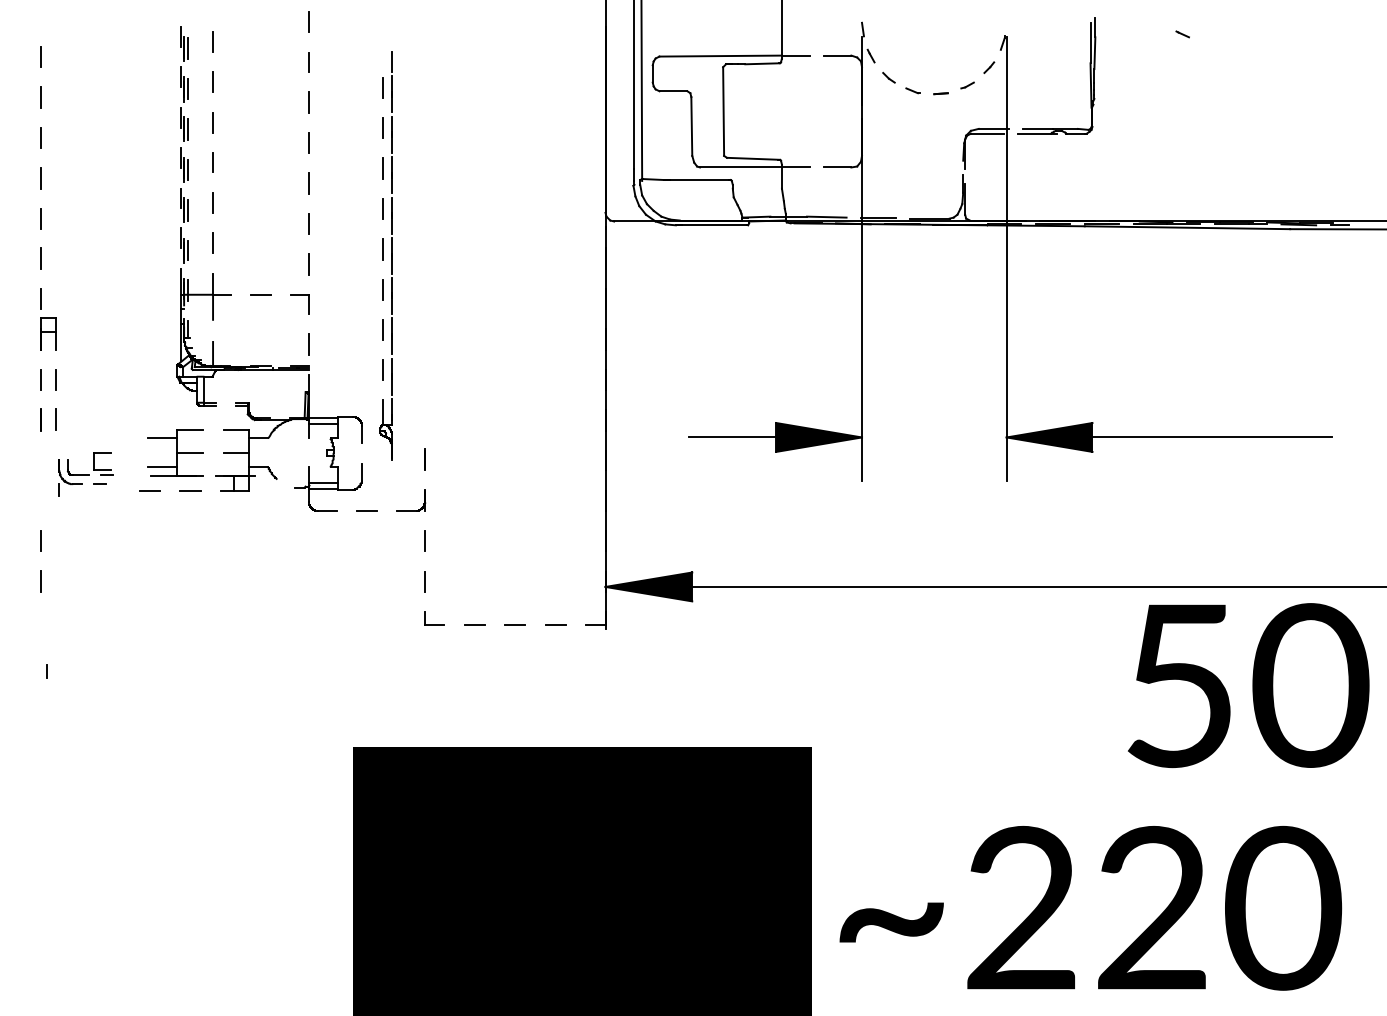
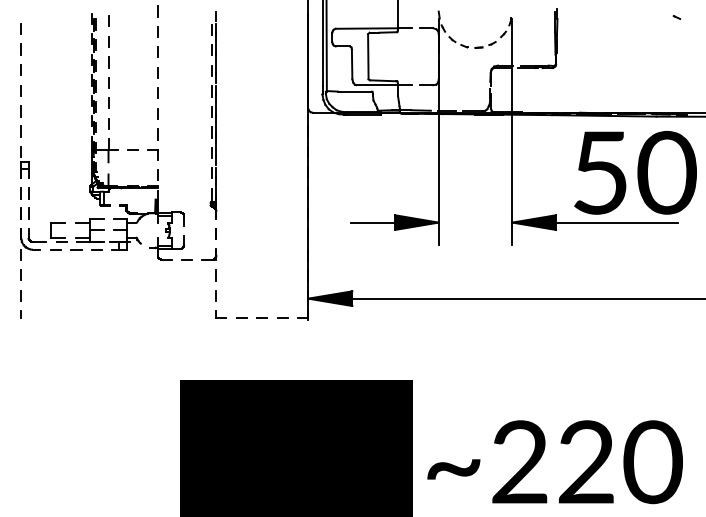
part: (1181, 34) -> (676, 17), moved
part: (385, 256) -> (213, 115), moved
part: (85, 474) -> (43, 241), size x1.67
line: (45, 671) -> (20, 314), moved
text: (1248, 684) -> (635, 172), moved

